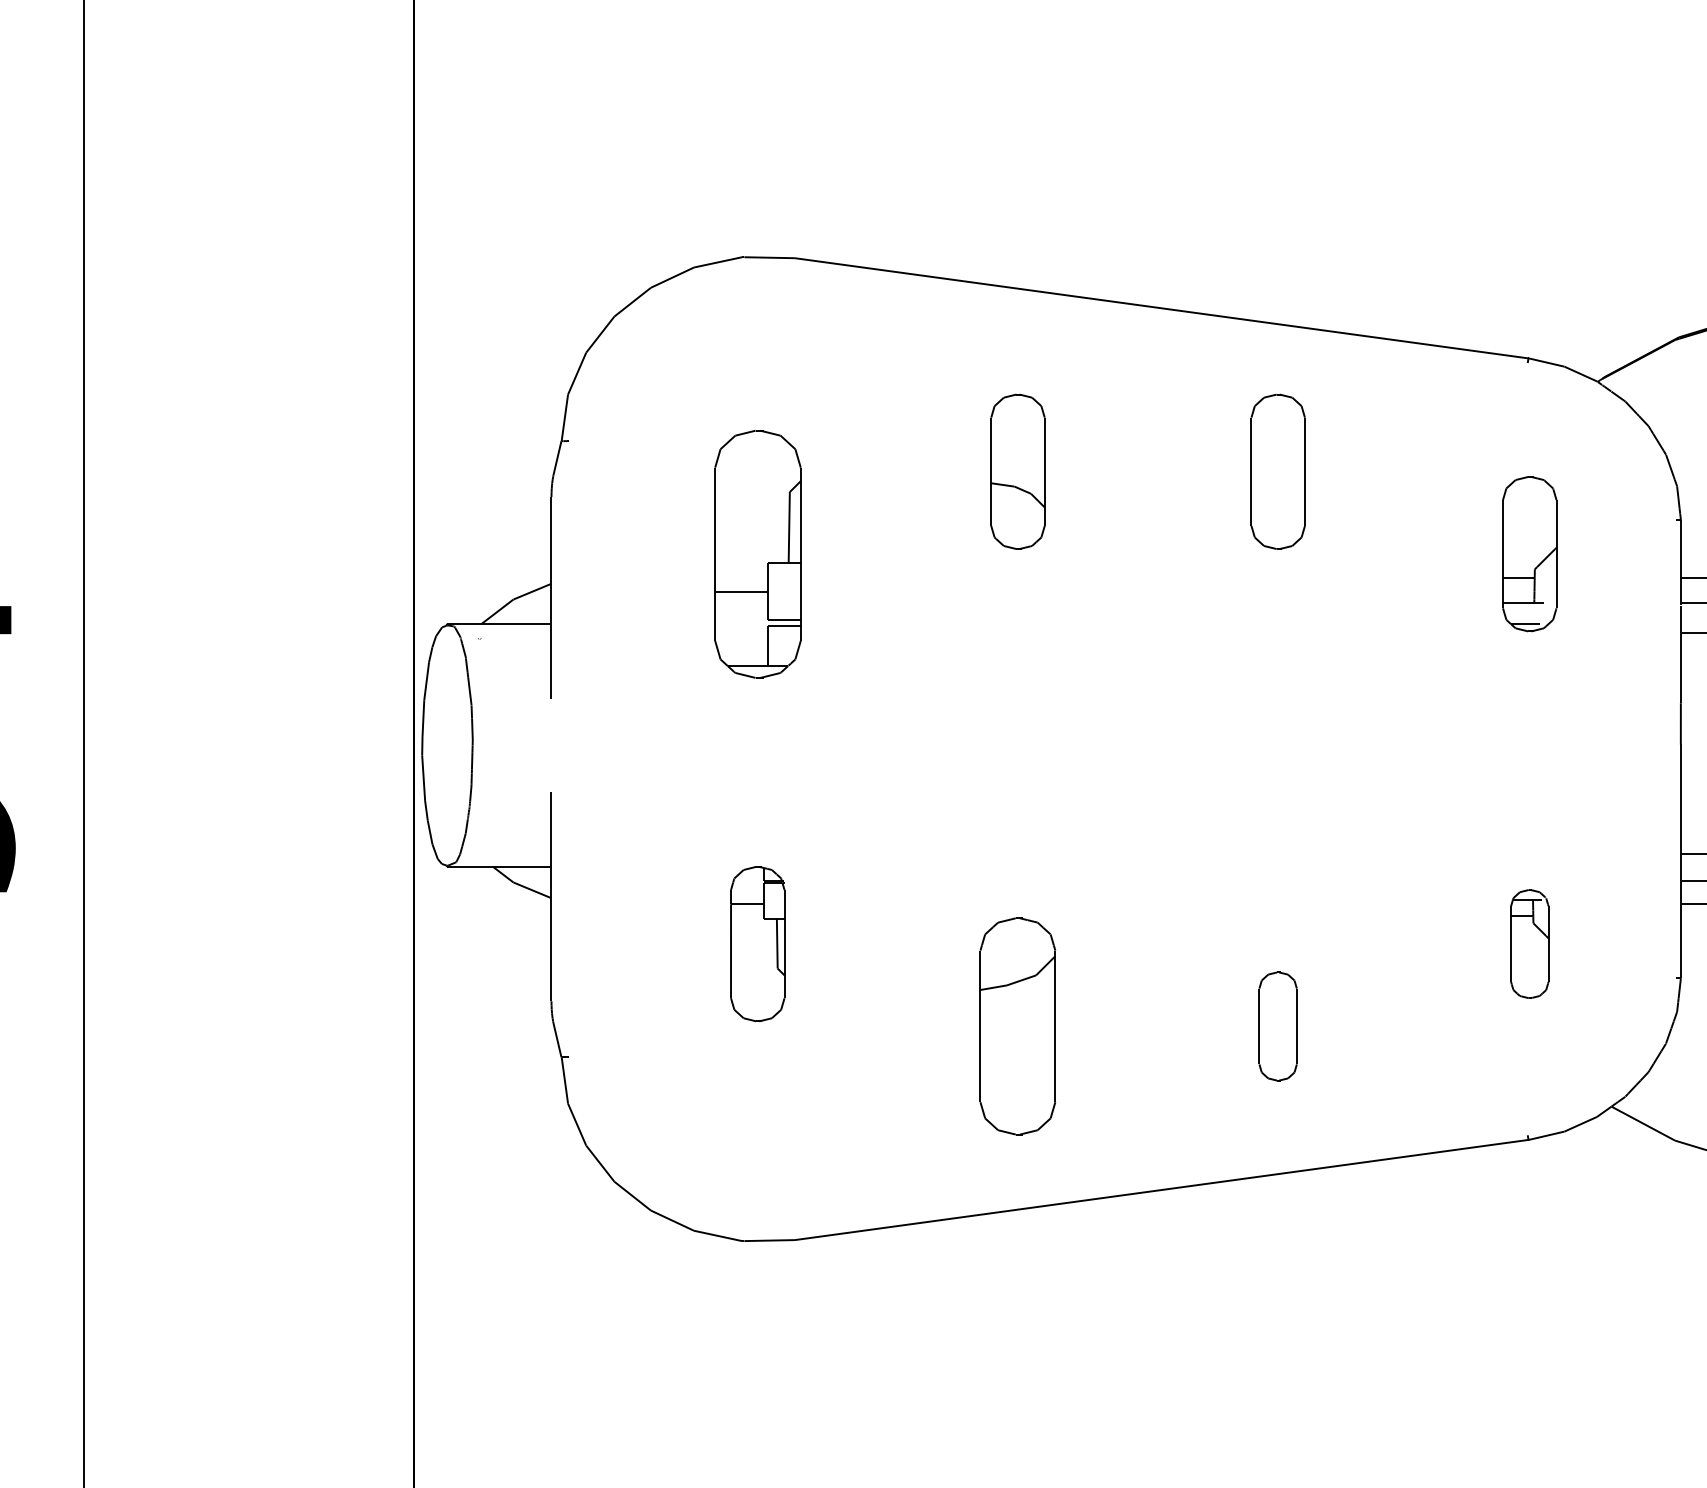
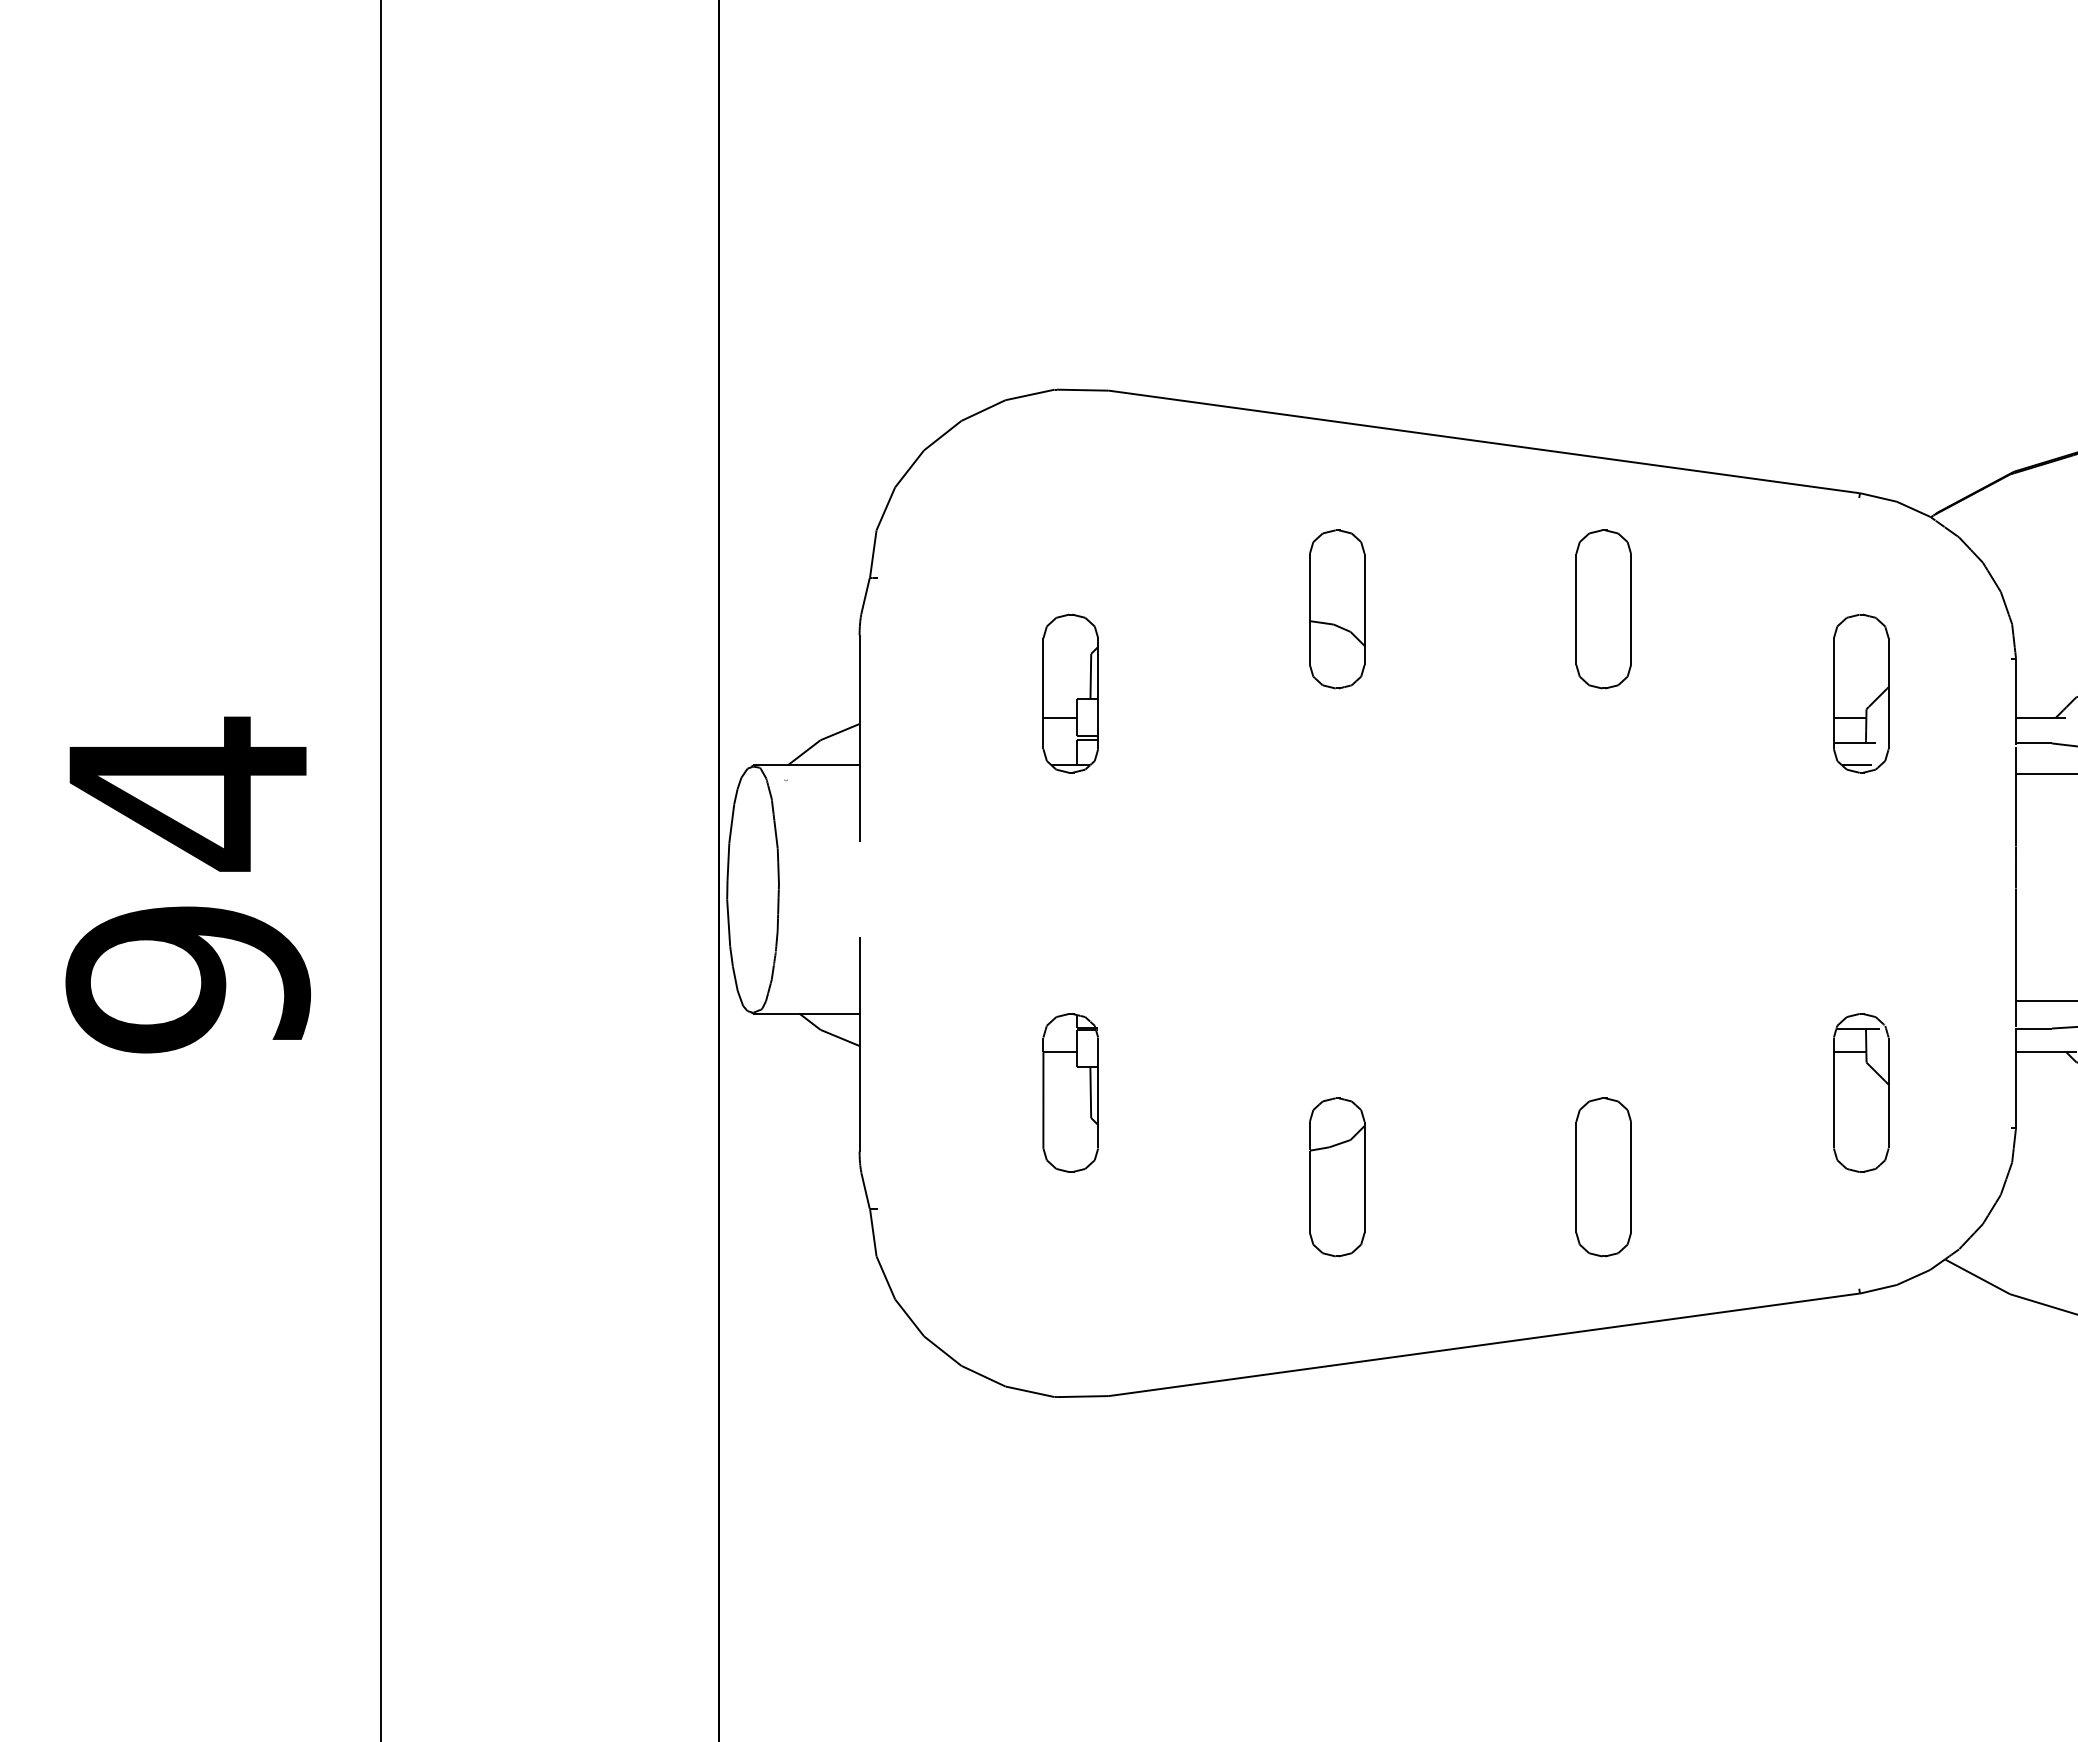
part: (757, 553) -> (1070, 693), size x0.62
part: (1529, 943) -> (1861, 1092), size x1.43
part: (1018, 1026) -> (1337, 1177), size x0.71
part: (1278, 1026) -> (1603, 1177), size x1.43

